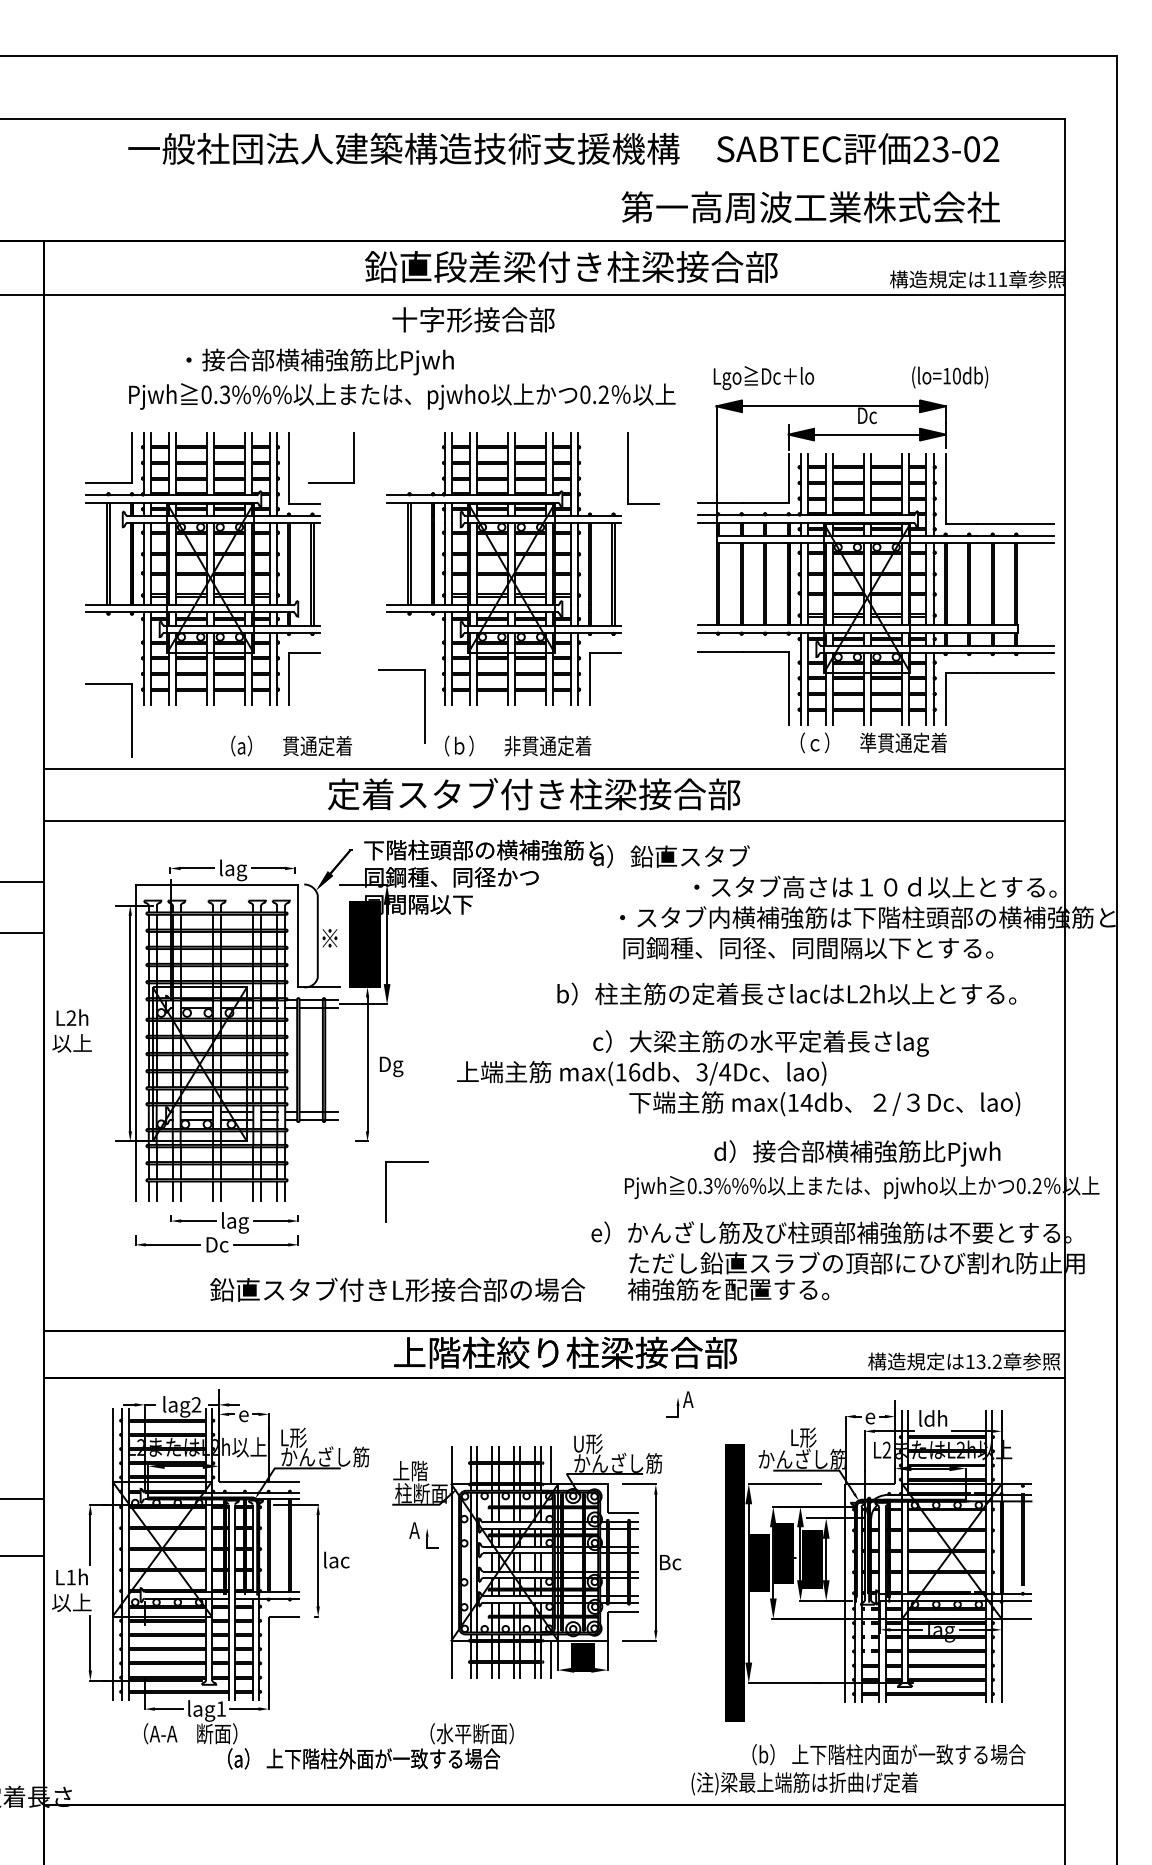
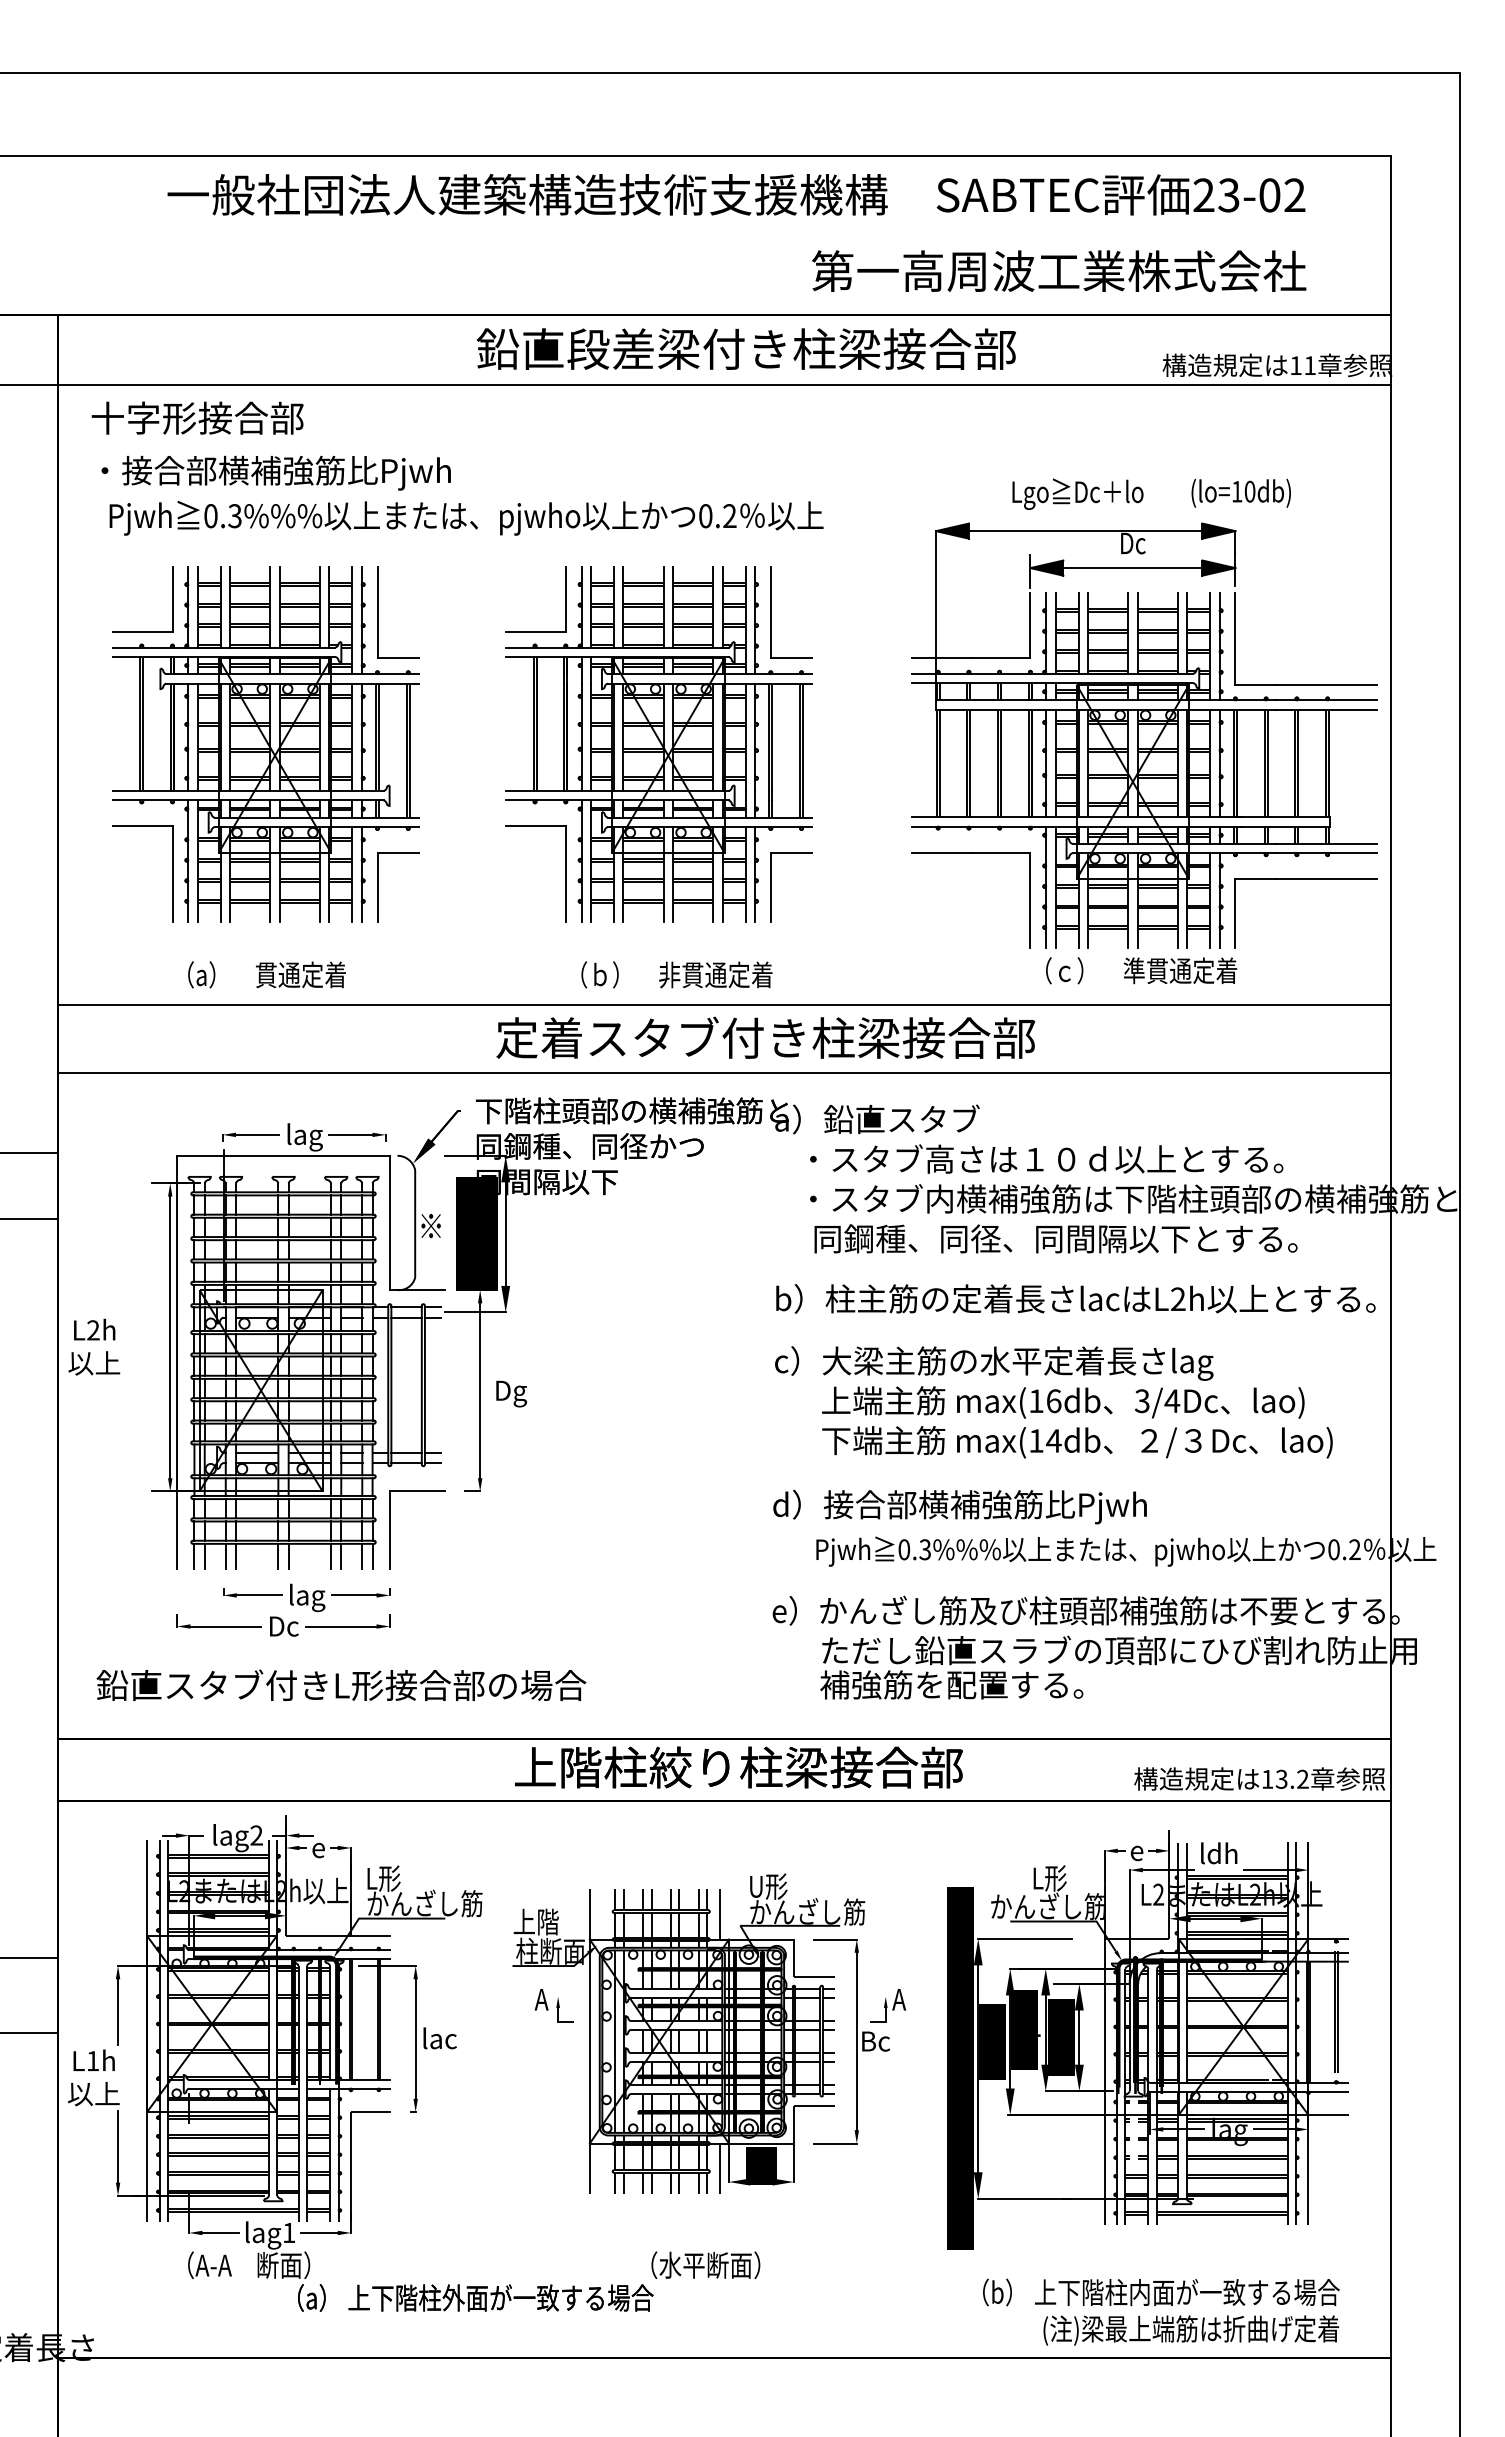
text: (473, 319) -> (197, 417), moved
text: (319, 361) -> (275, 472), moved
text: (763, 377) -> (1077, 493), moved
text: (402, 396) -> (466, 518), moved
part: (354, 458) -> (565, 599), moved
part: (628, 468) -> (771, 612), moved
part: (424, 705) -> (565, 873), moved
part: (132, 719) -> (172, 873), moved
text: (291, 745) -> (266, 974), moved
text: (533, 793) -> (765, 1037), moved
text: (875, 886) -> (1046, 1158), moved
text: (786, 993) -> (1075, 1298), moved
text: (641, 1073) -> (1063, 1402), moved
text: (856, 1152) -> (959, 1506), moved
part: (386, 1191) -> (390, 1529), moved
text: (397, 1289) -> (341, 1684), moved
part: (680, 1404) -> (888, 2005), moved
text: (471, 1733) -> (705, 2264), moved
text: (804, 1783) -> (1191, 2330), moved

